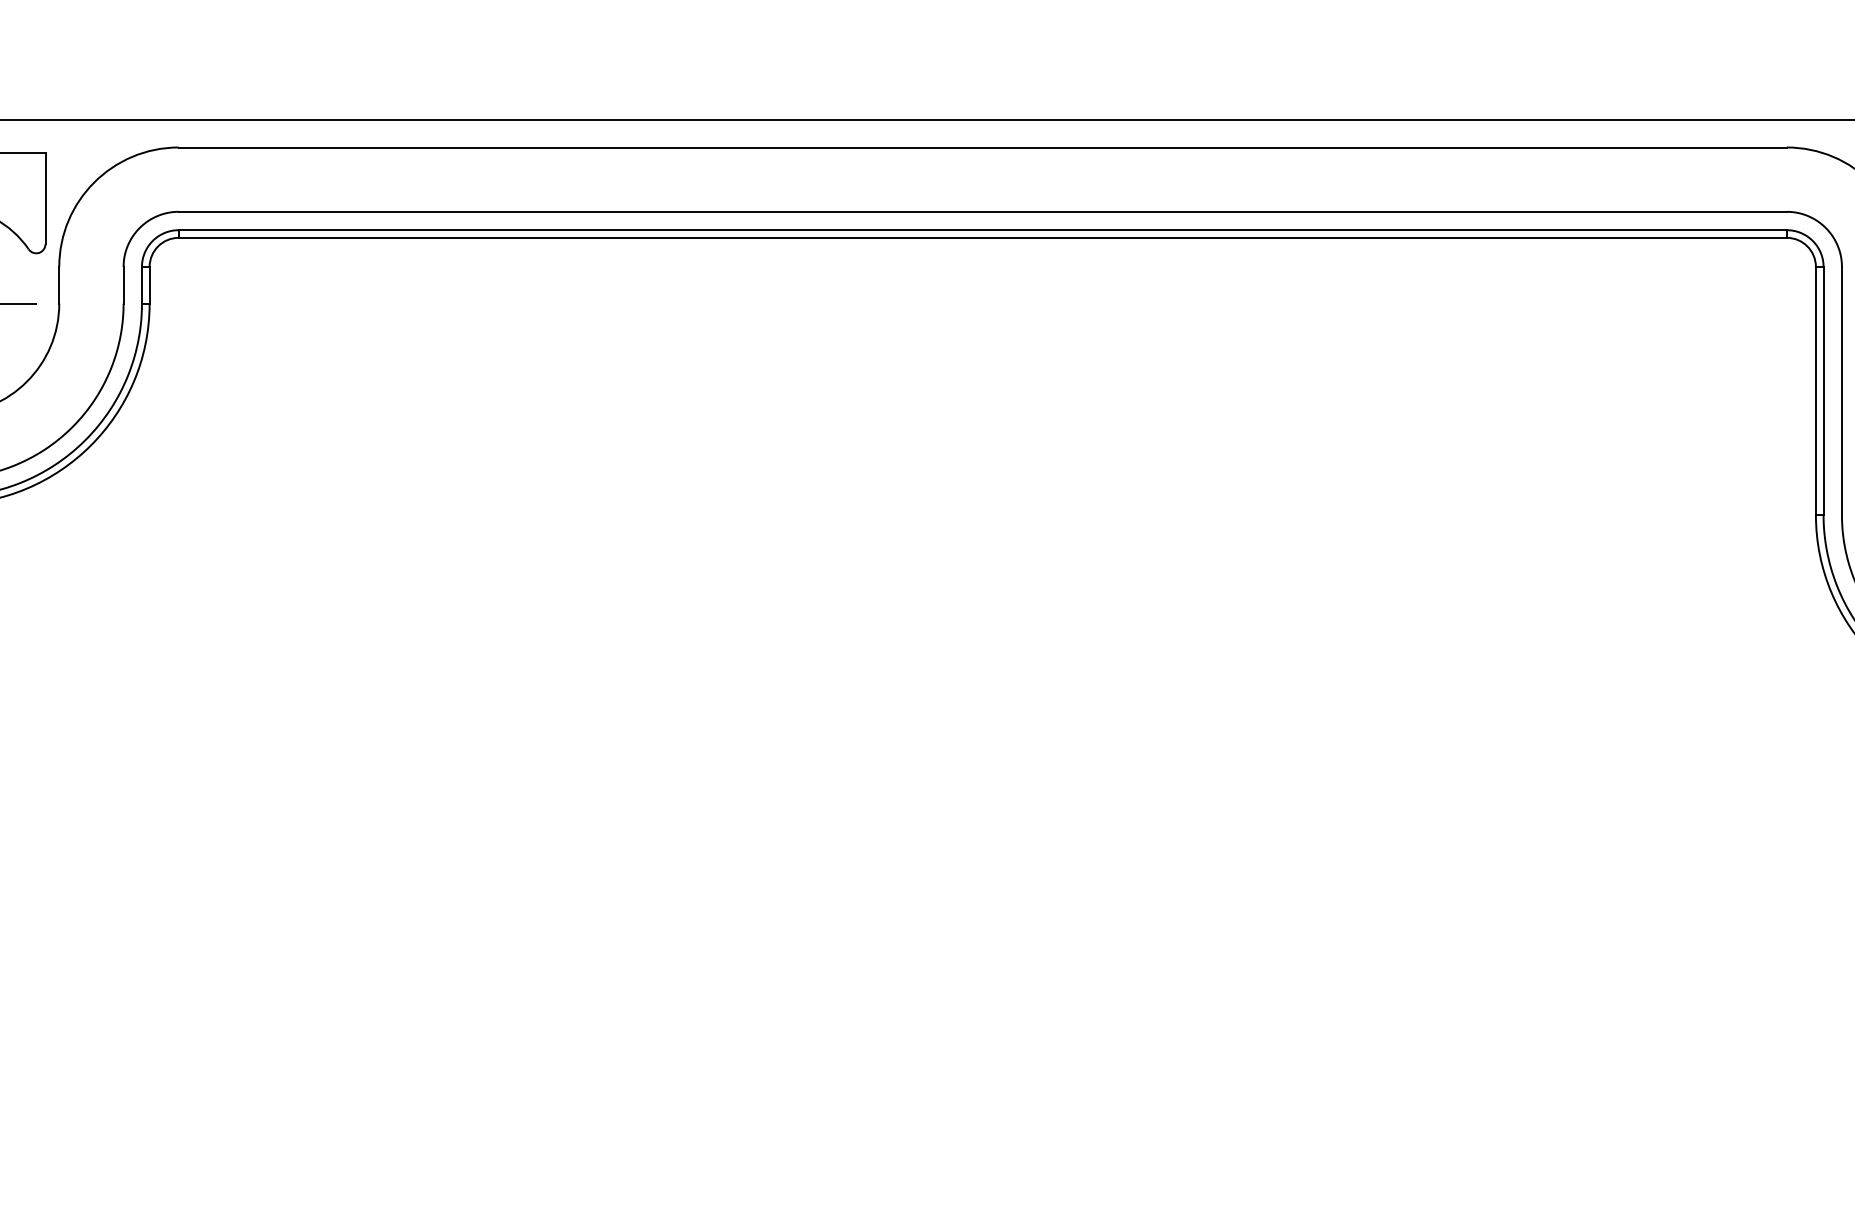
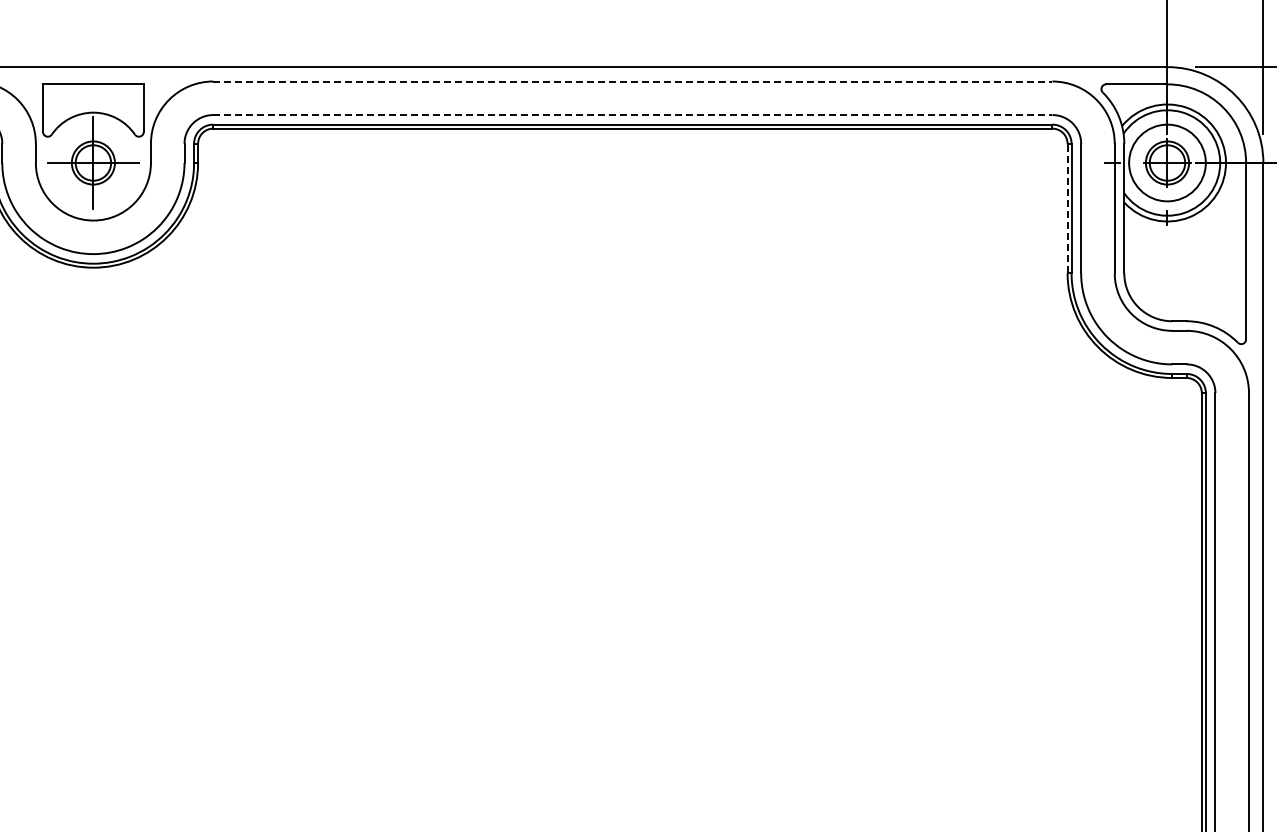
line: (982, 147) -> (632, 81), solid -> dashed
line: (982, 212) -> (632, 115), solid -> dashed
line: (1815, 390) -> (1067, 208), solid -> dashed

